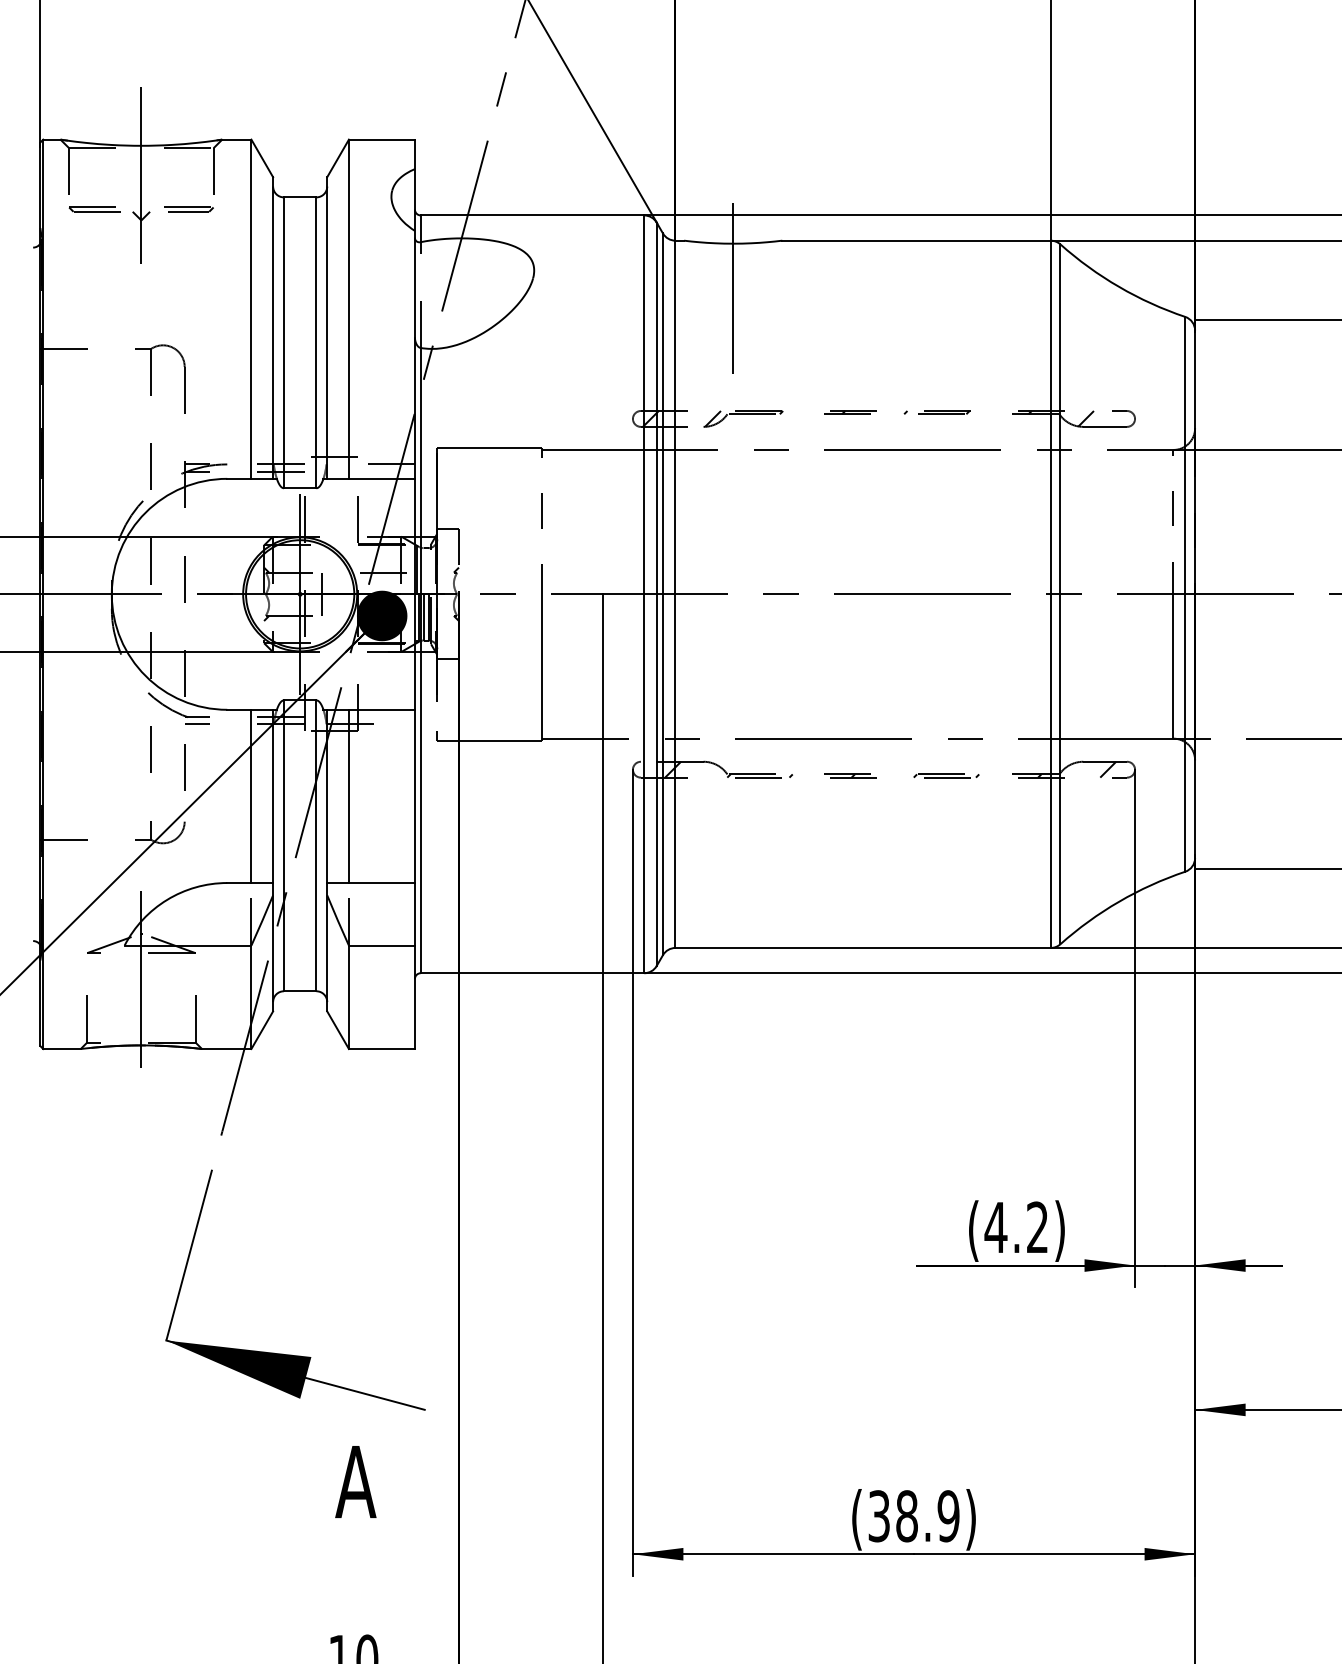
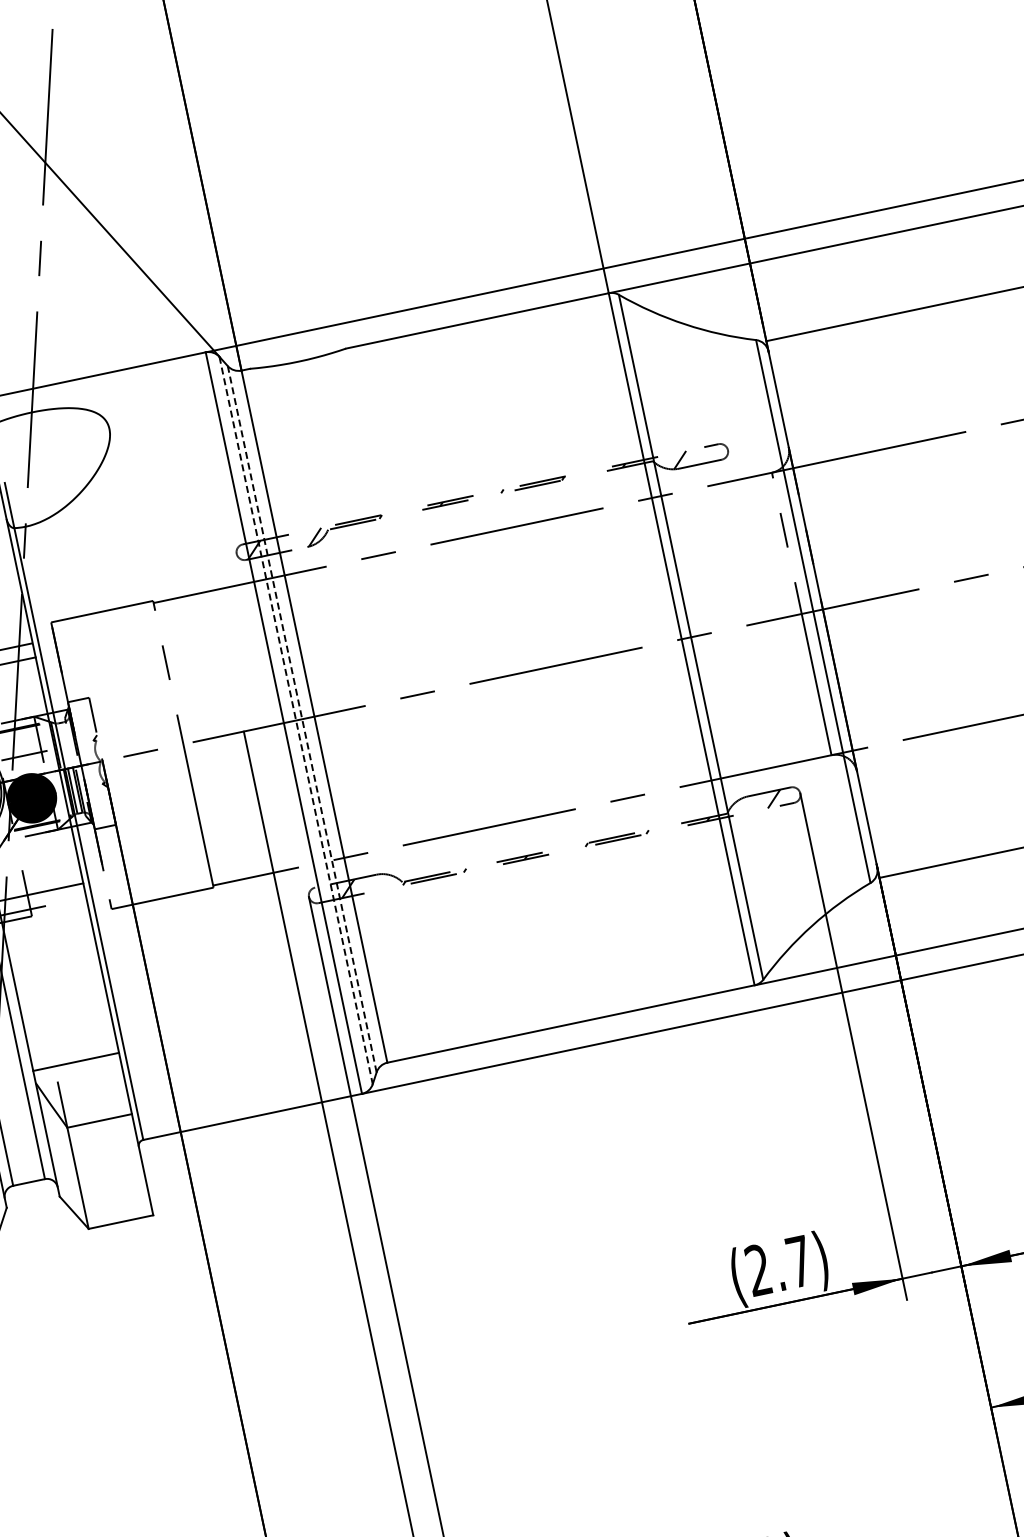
line: (733, 288) -> (308, 405), removed
line: (656, 594) -> (295, 720), solid -> dashed
line: (662, 594) -> (301, 719), solid -> dashed
line: (348, 796) -> (36, 981), removed
text: (1015, 1226) -> (777, 1265), (4.2) -> (2.7)

